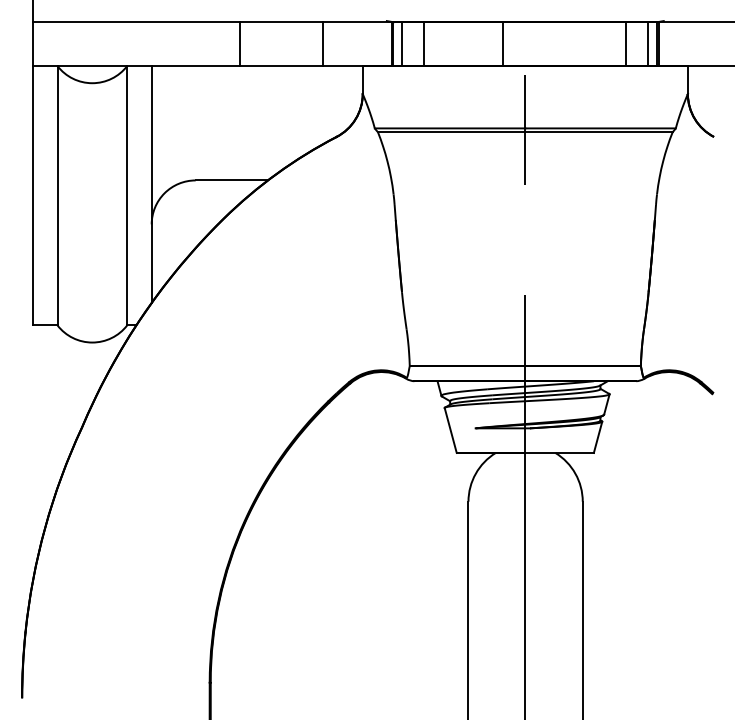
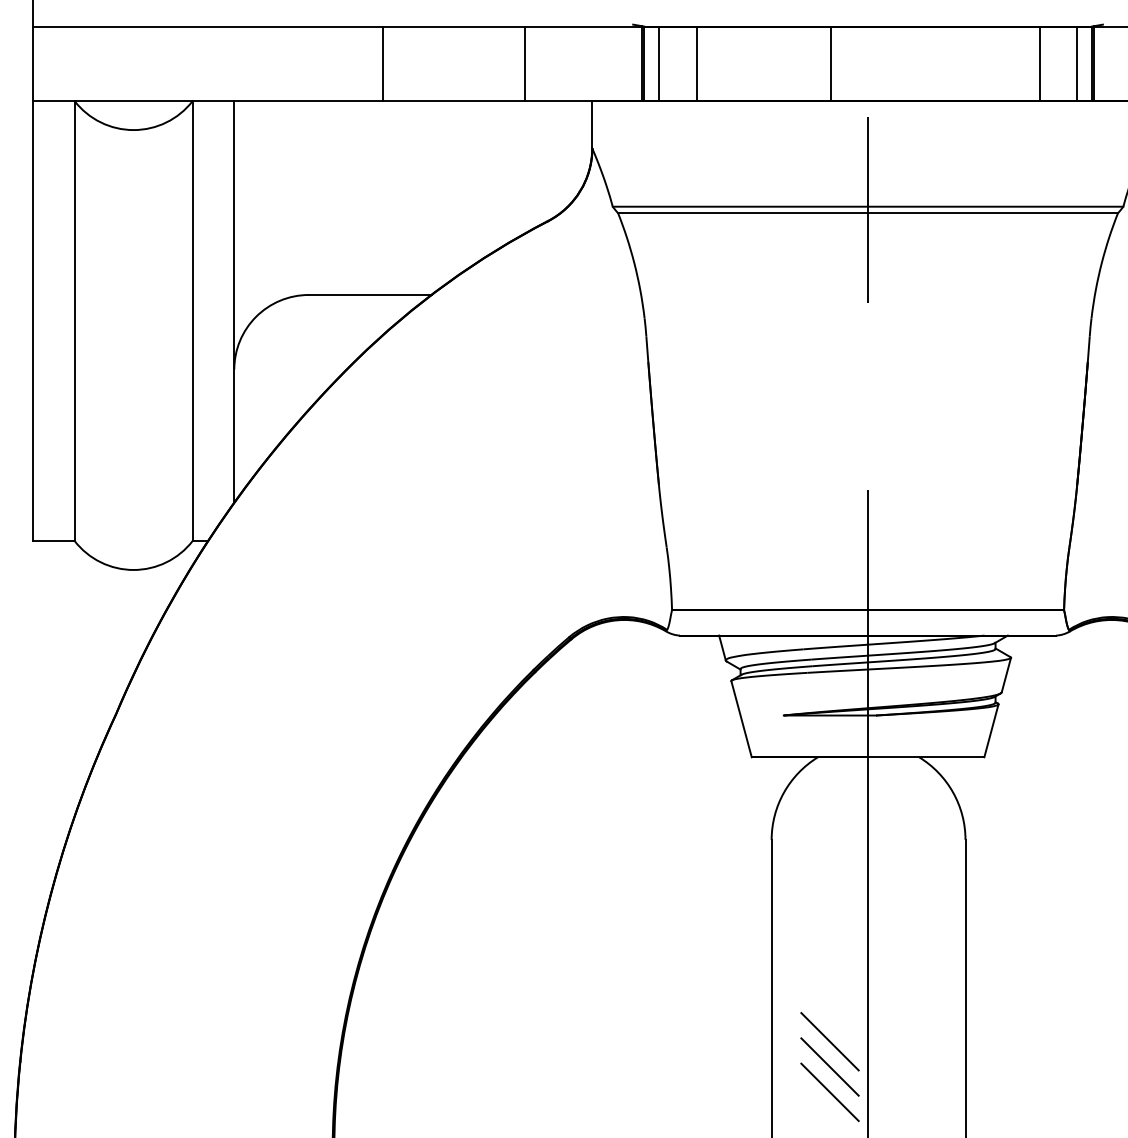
line: (502, 620) -> (829, 1041), added
line: (502, 635) -> (829, 1066), added
line: (502, 650) -> (829, 1092), added

